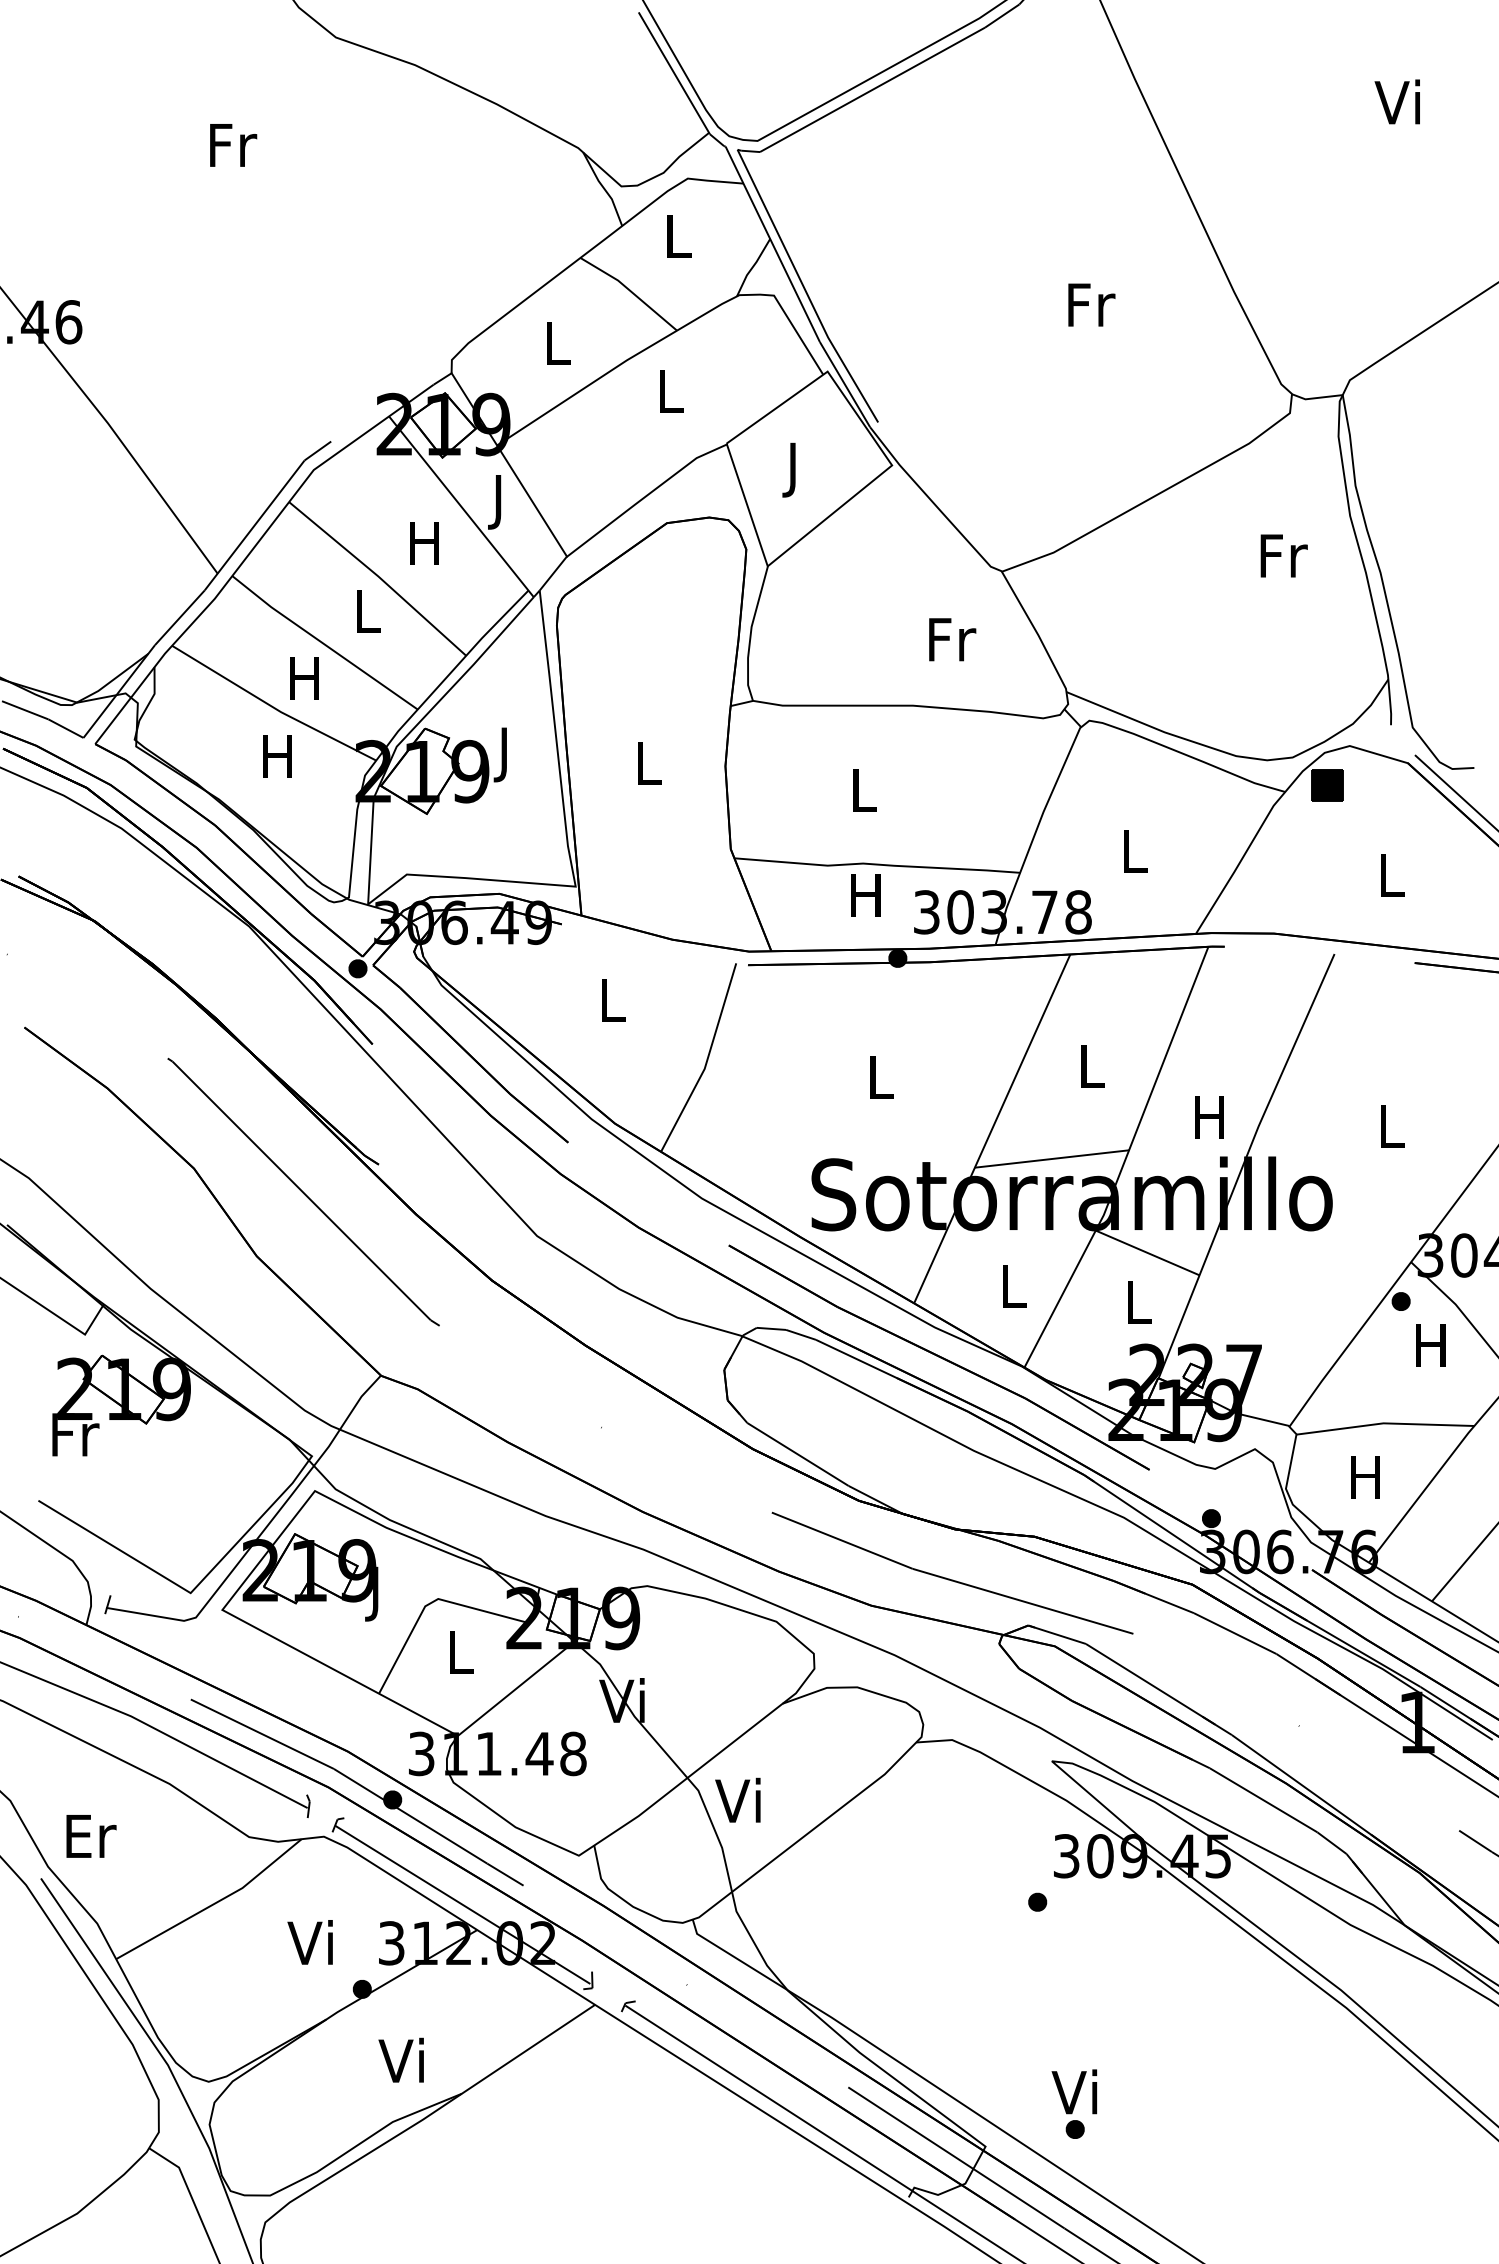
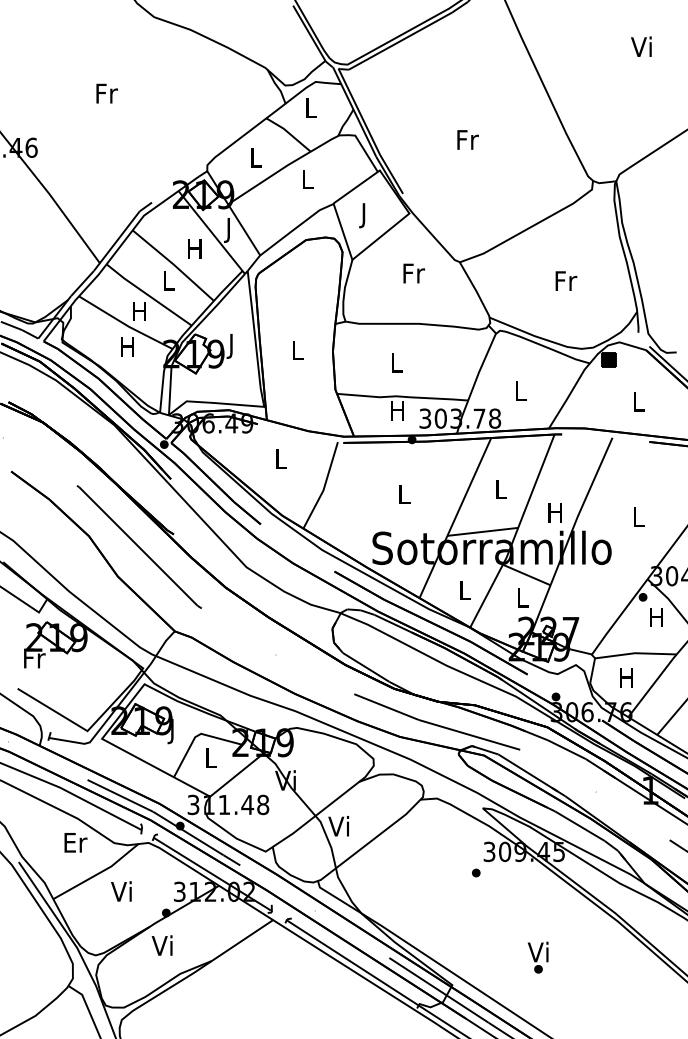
text: (232, 145) -> (106, 93), moved
text: (1090, 304) -> (467, 139), moved
text: (1284, 554) -> (566, 280), moved
text: (951, 639) -> (413, 273), moved
text: (90, 1835) -> (75, 842), moved
text: (310, 1942) -> (121, 891), moved
text: (399, 2060) -> (161, 945), moved
text: (1073, 2103) -> (537, 957), moved

